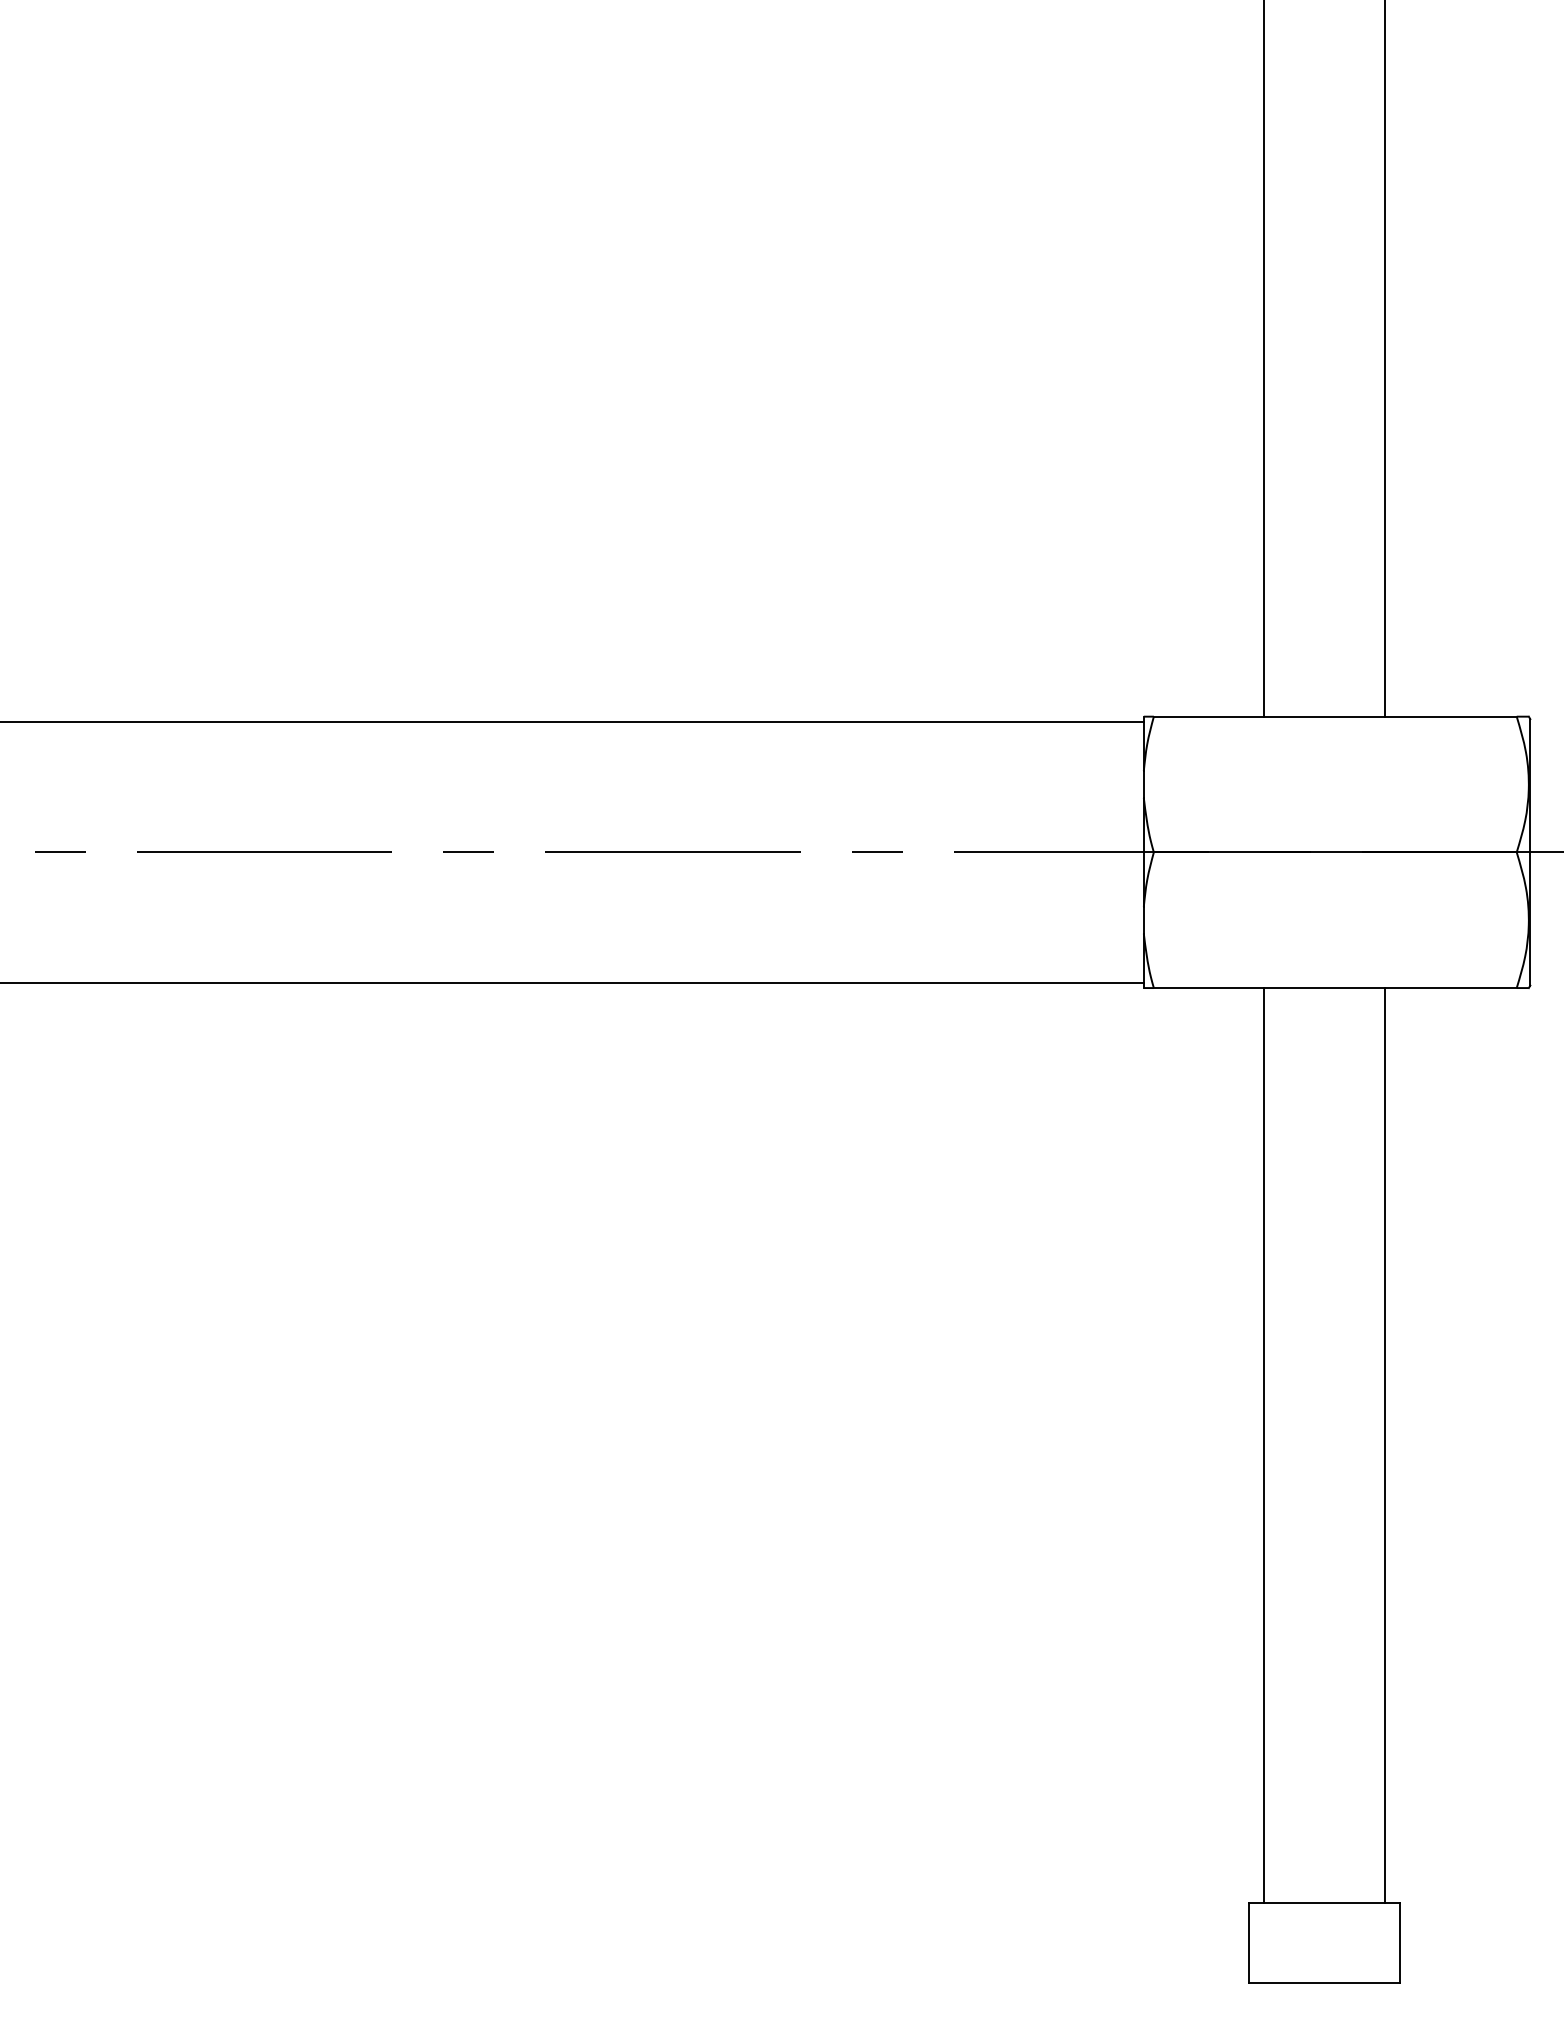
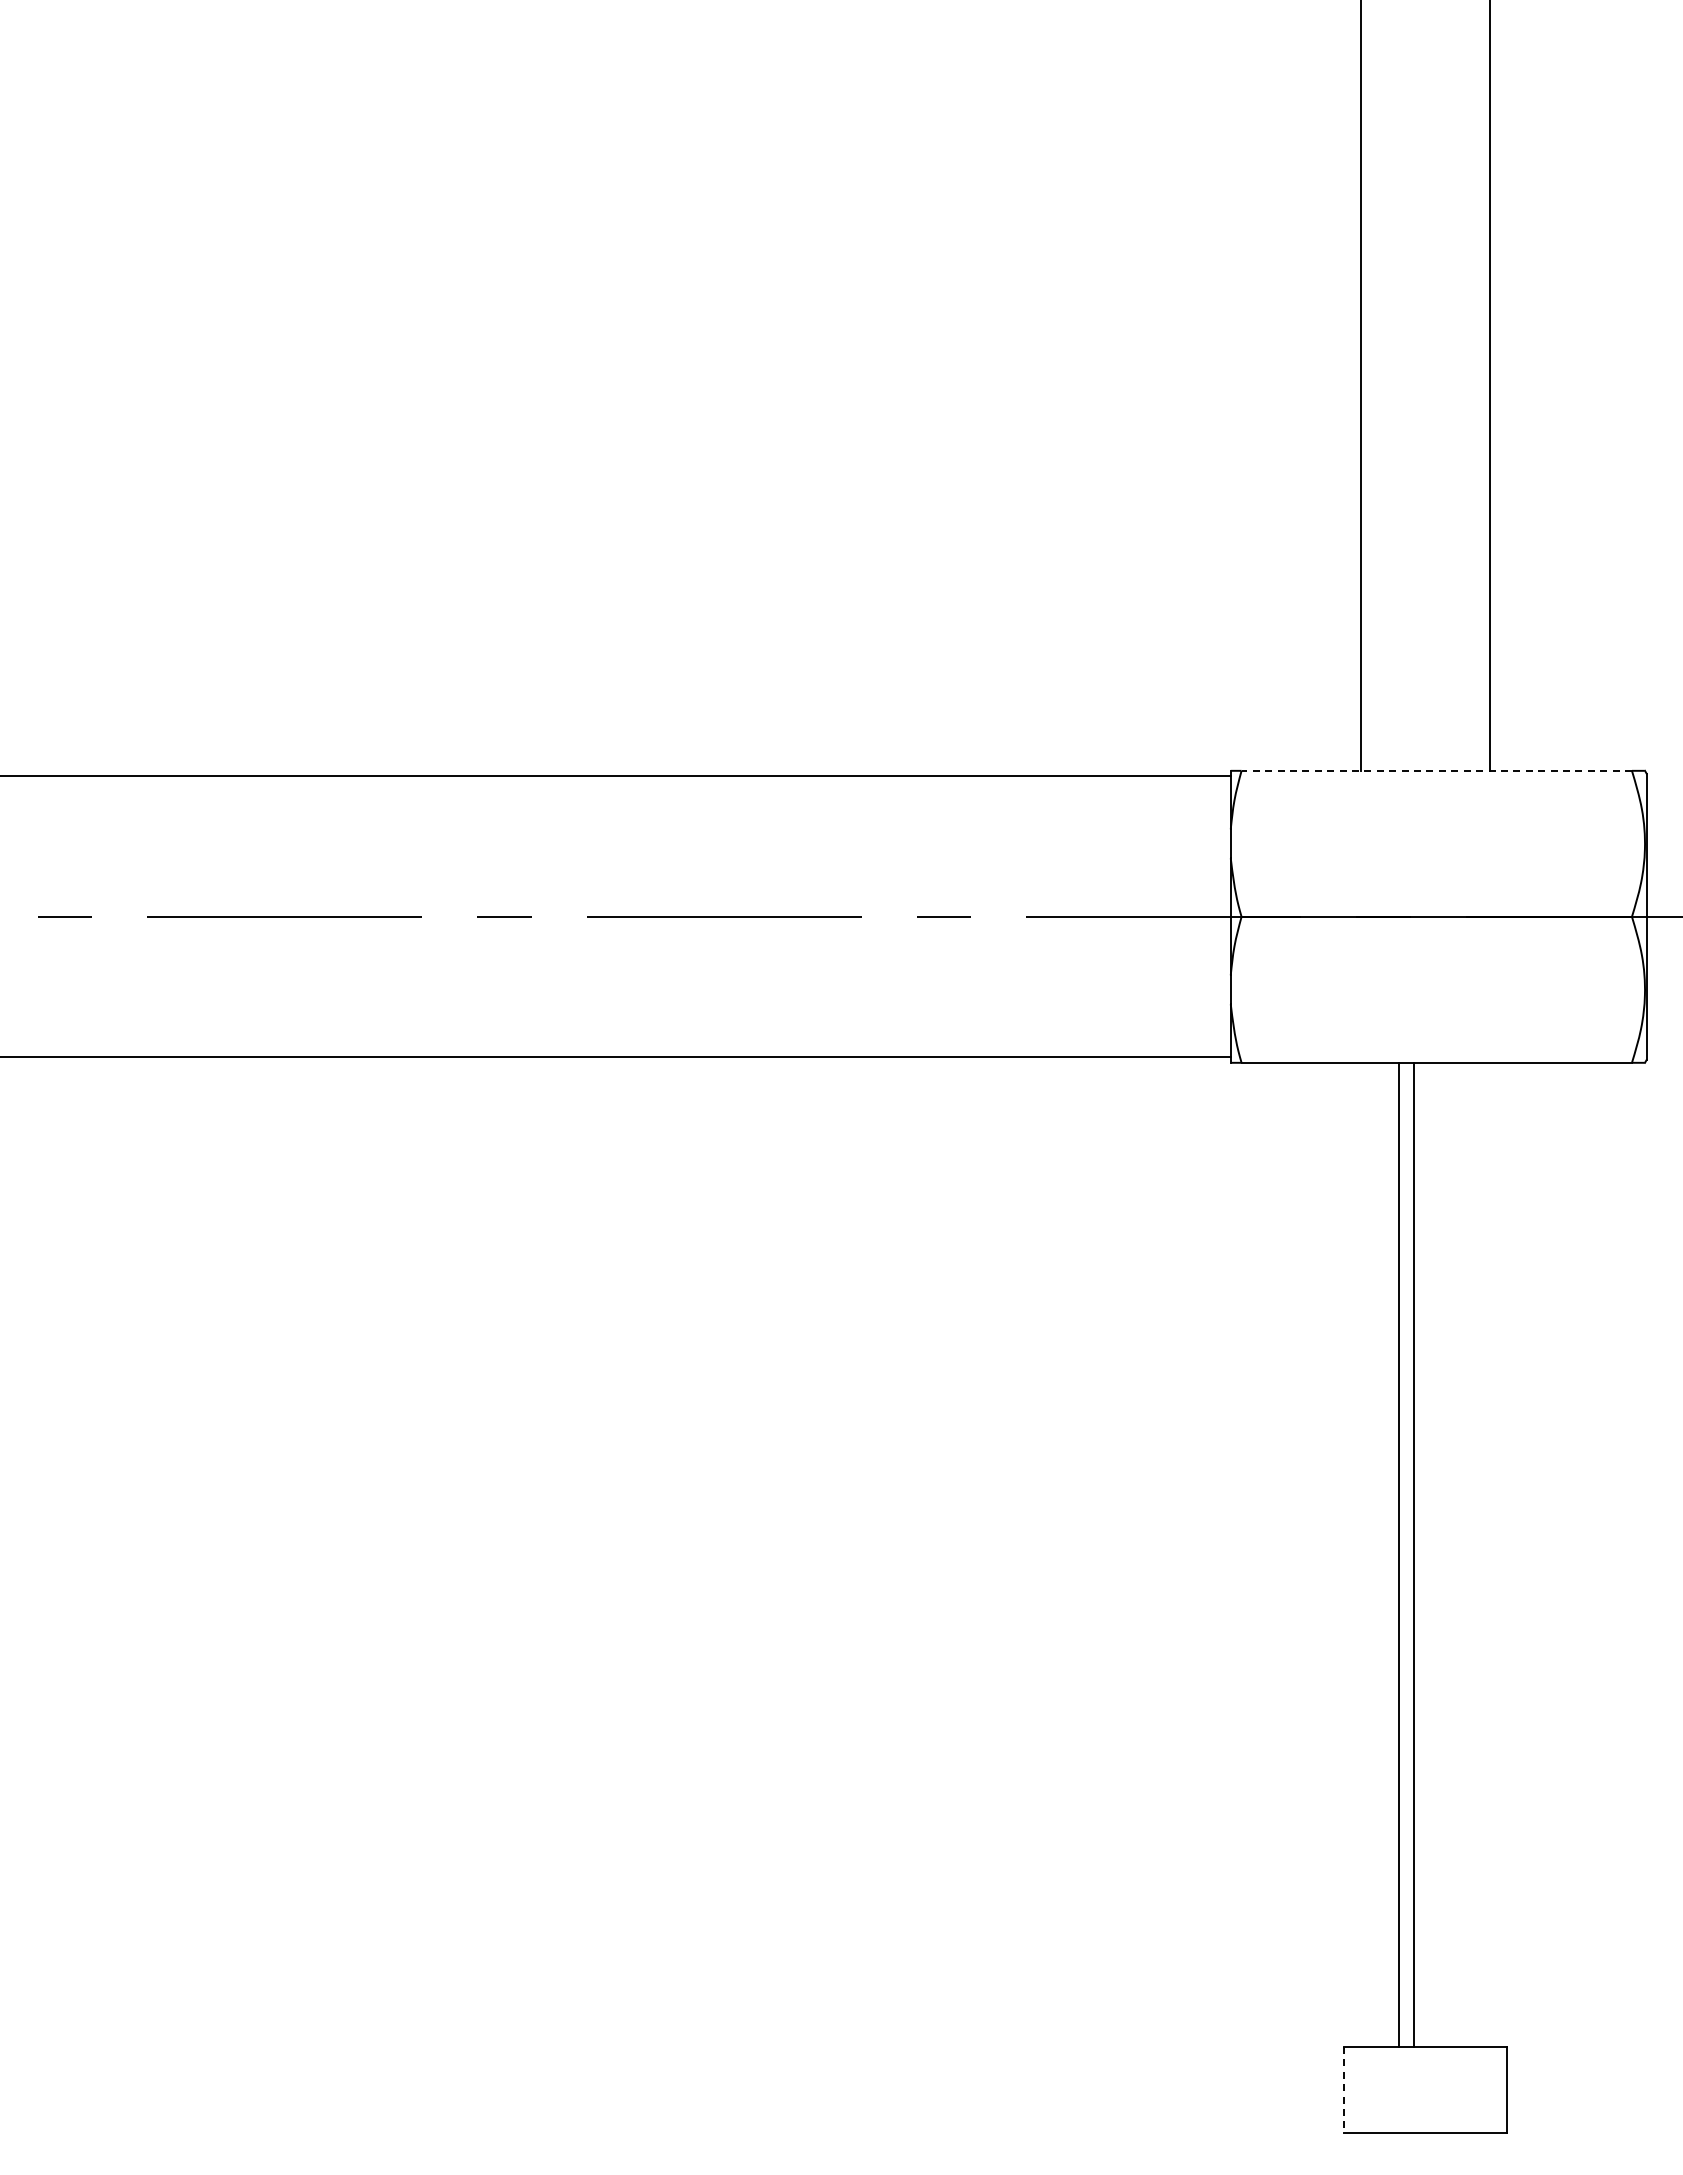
line: (1335, 716) -> (1436, 770), solid -> dashed
line: (1264, 1445) -> (1413, 1554), moved
line: (1385, 1445) -> (1399, 1554), moved
line: (1249, 1943) -> (1344, 2090), solid -> dashed

